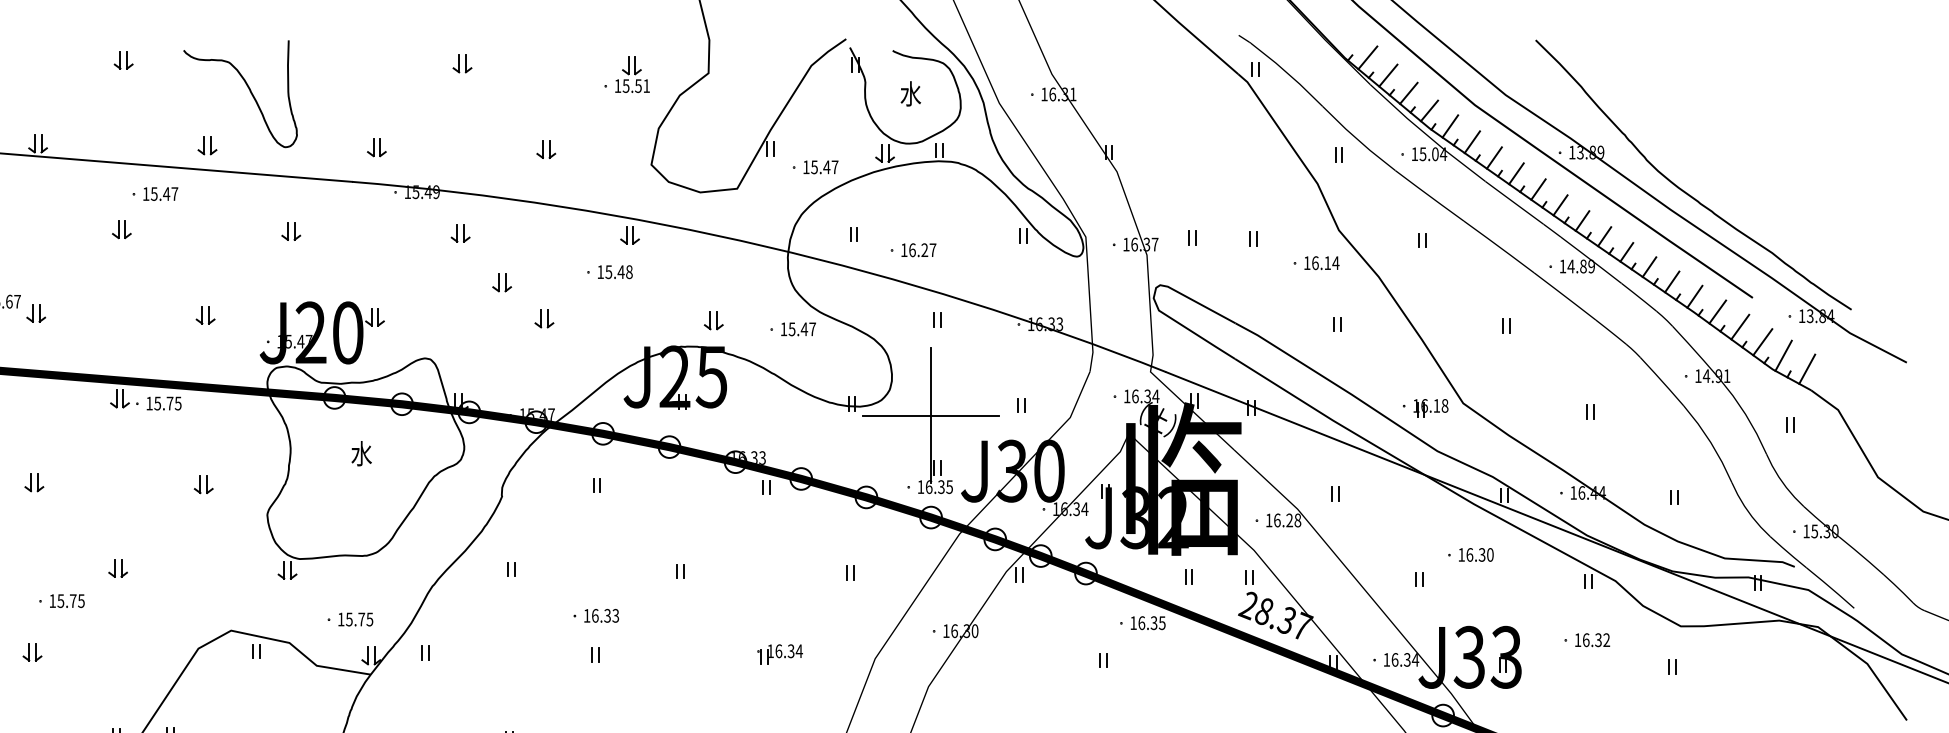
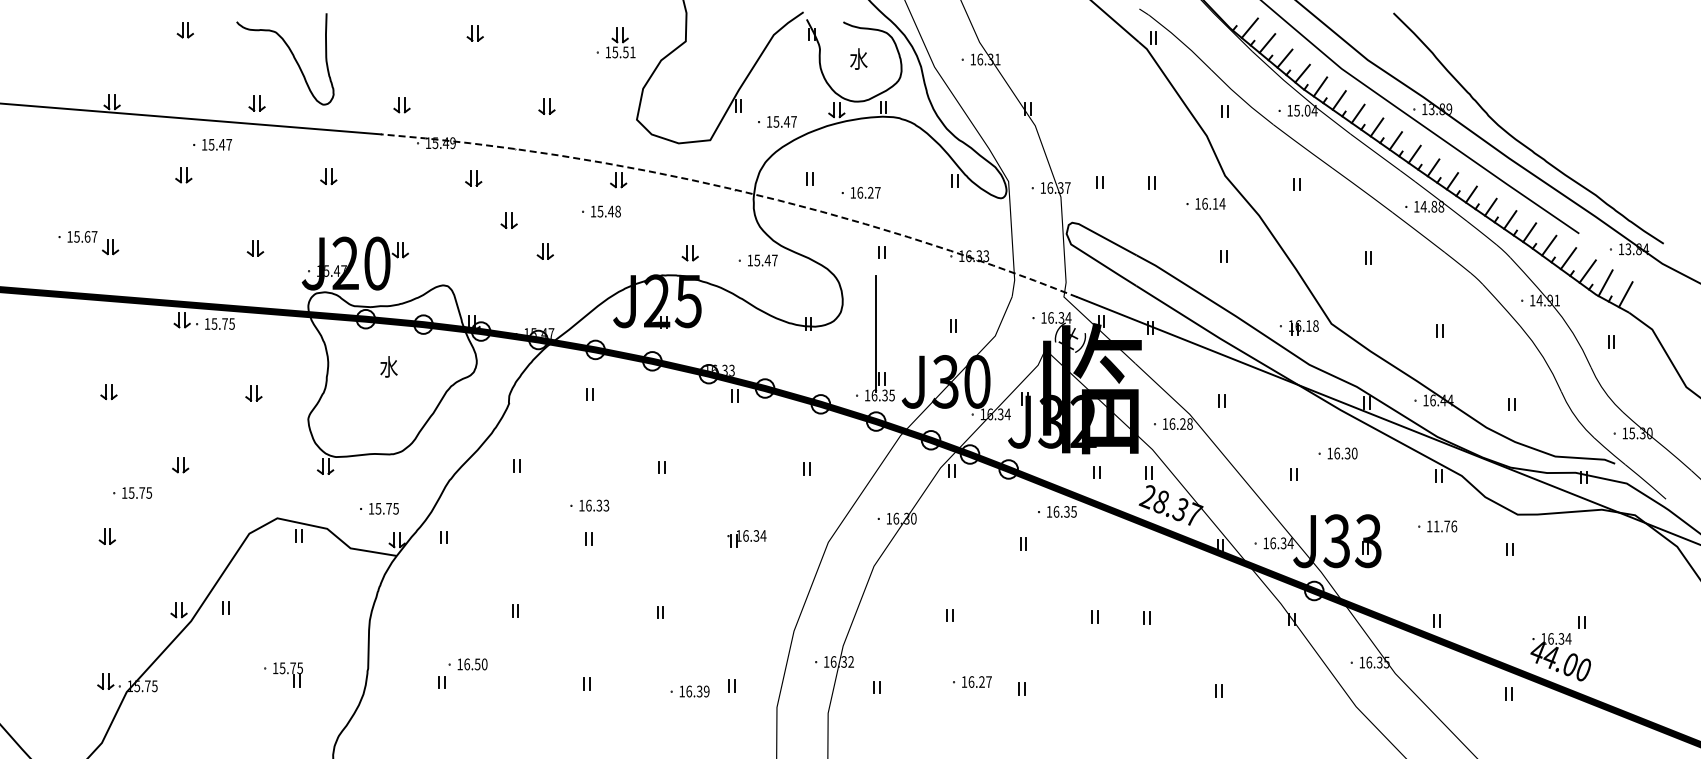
arc: (766, 246) -> (735, 189), solid -> dashed
text: (1591, 266) -> (1441, 206), 14.89 -> 14.88
line: (931, 415) -> (876, 334), removed
text: (1596, 640) -> (1445, 526), 16.32 -> 11.76

